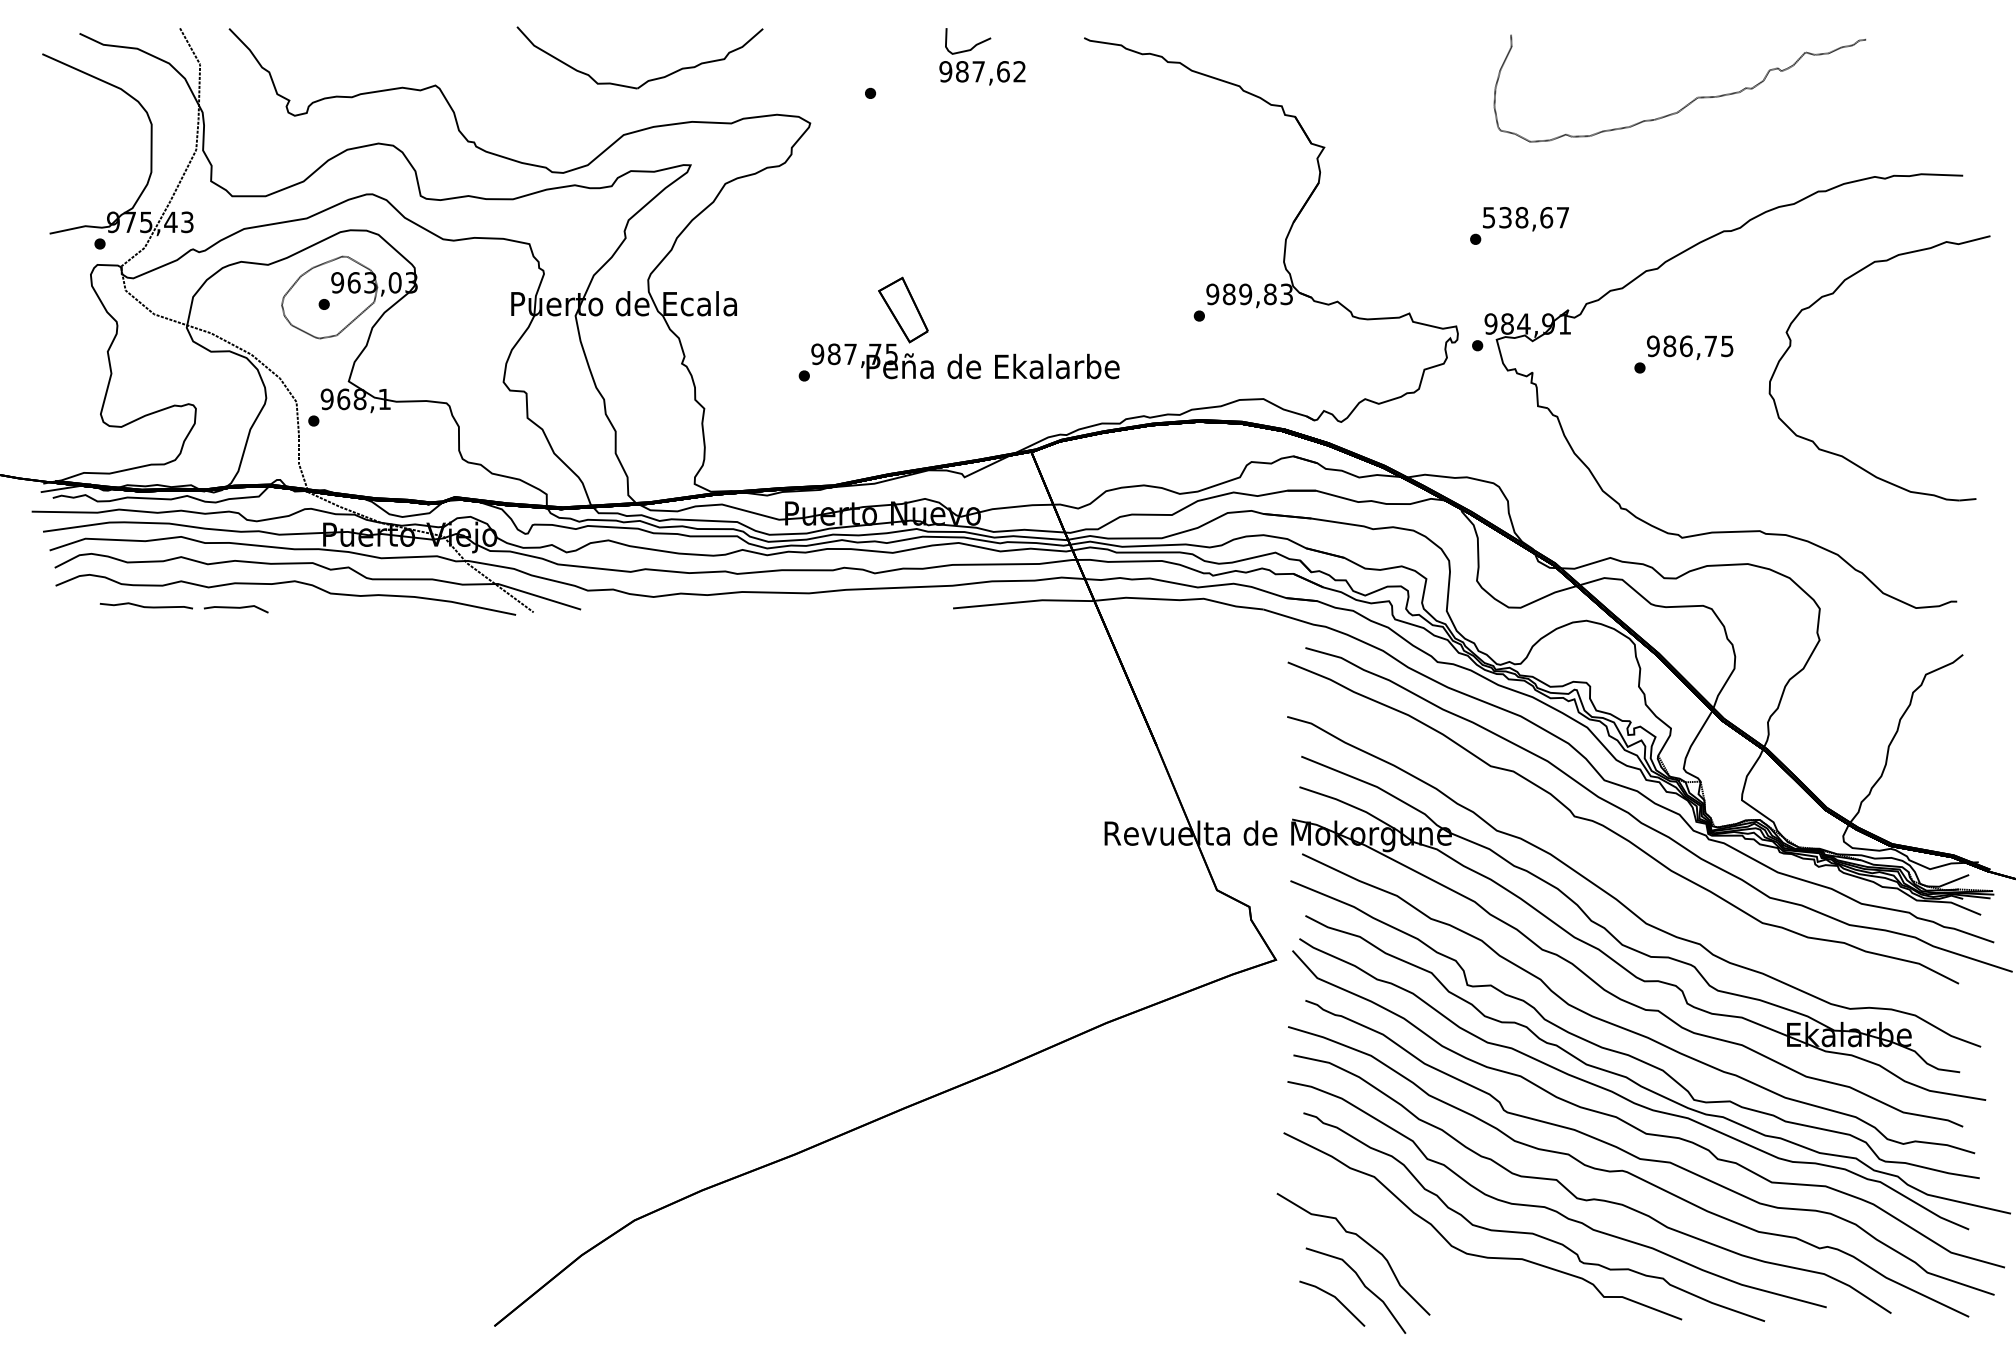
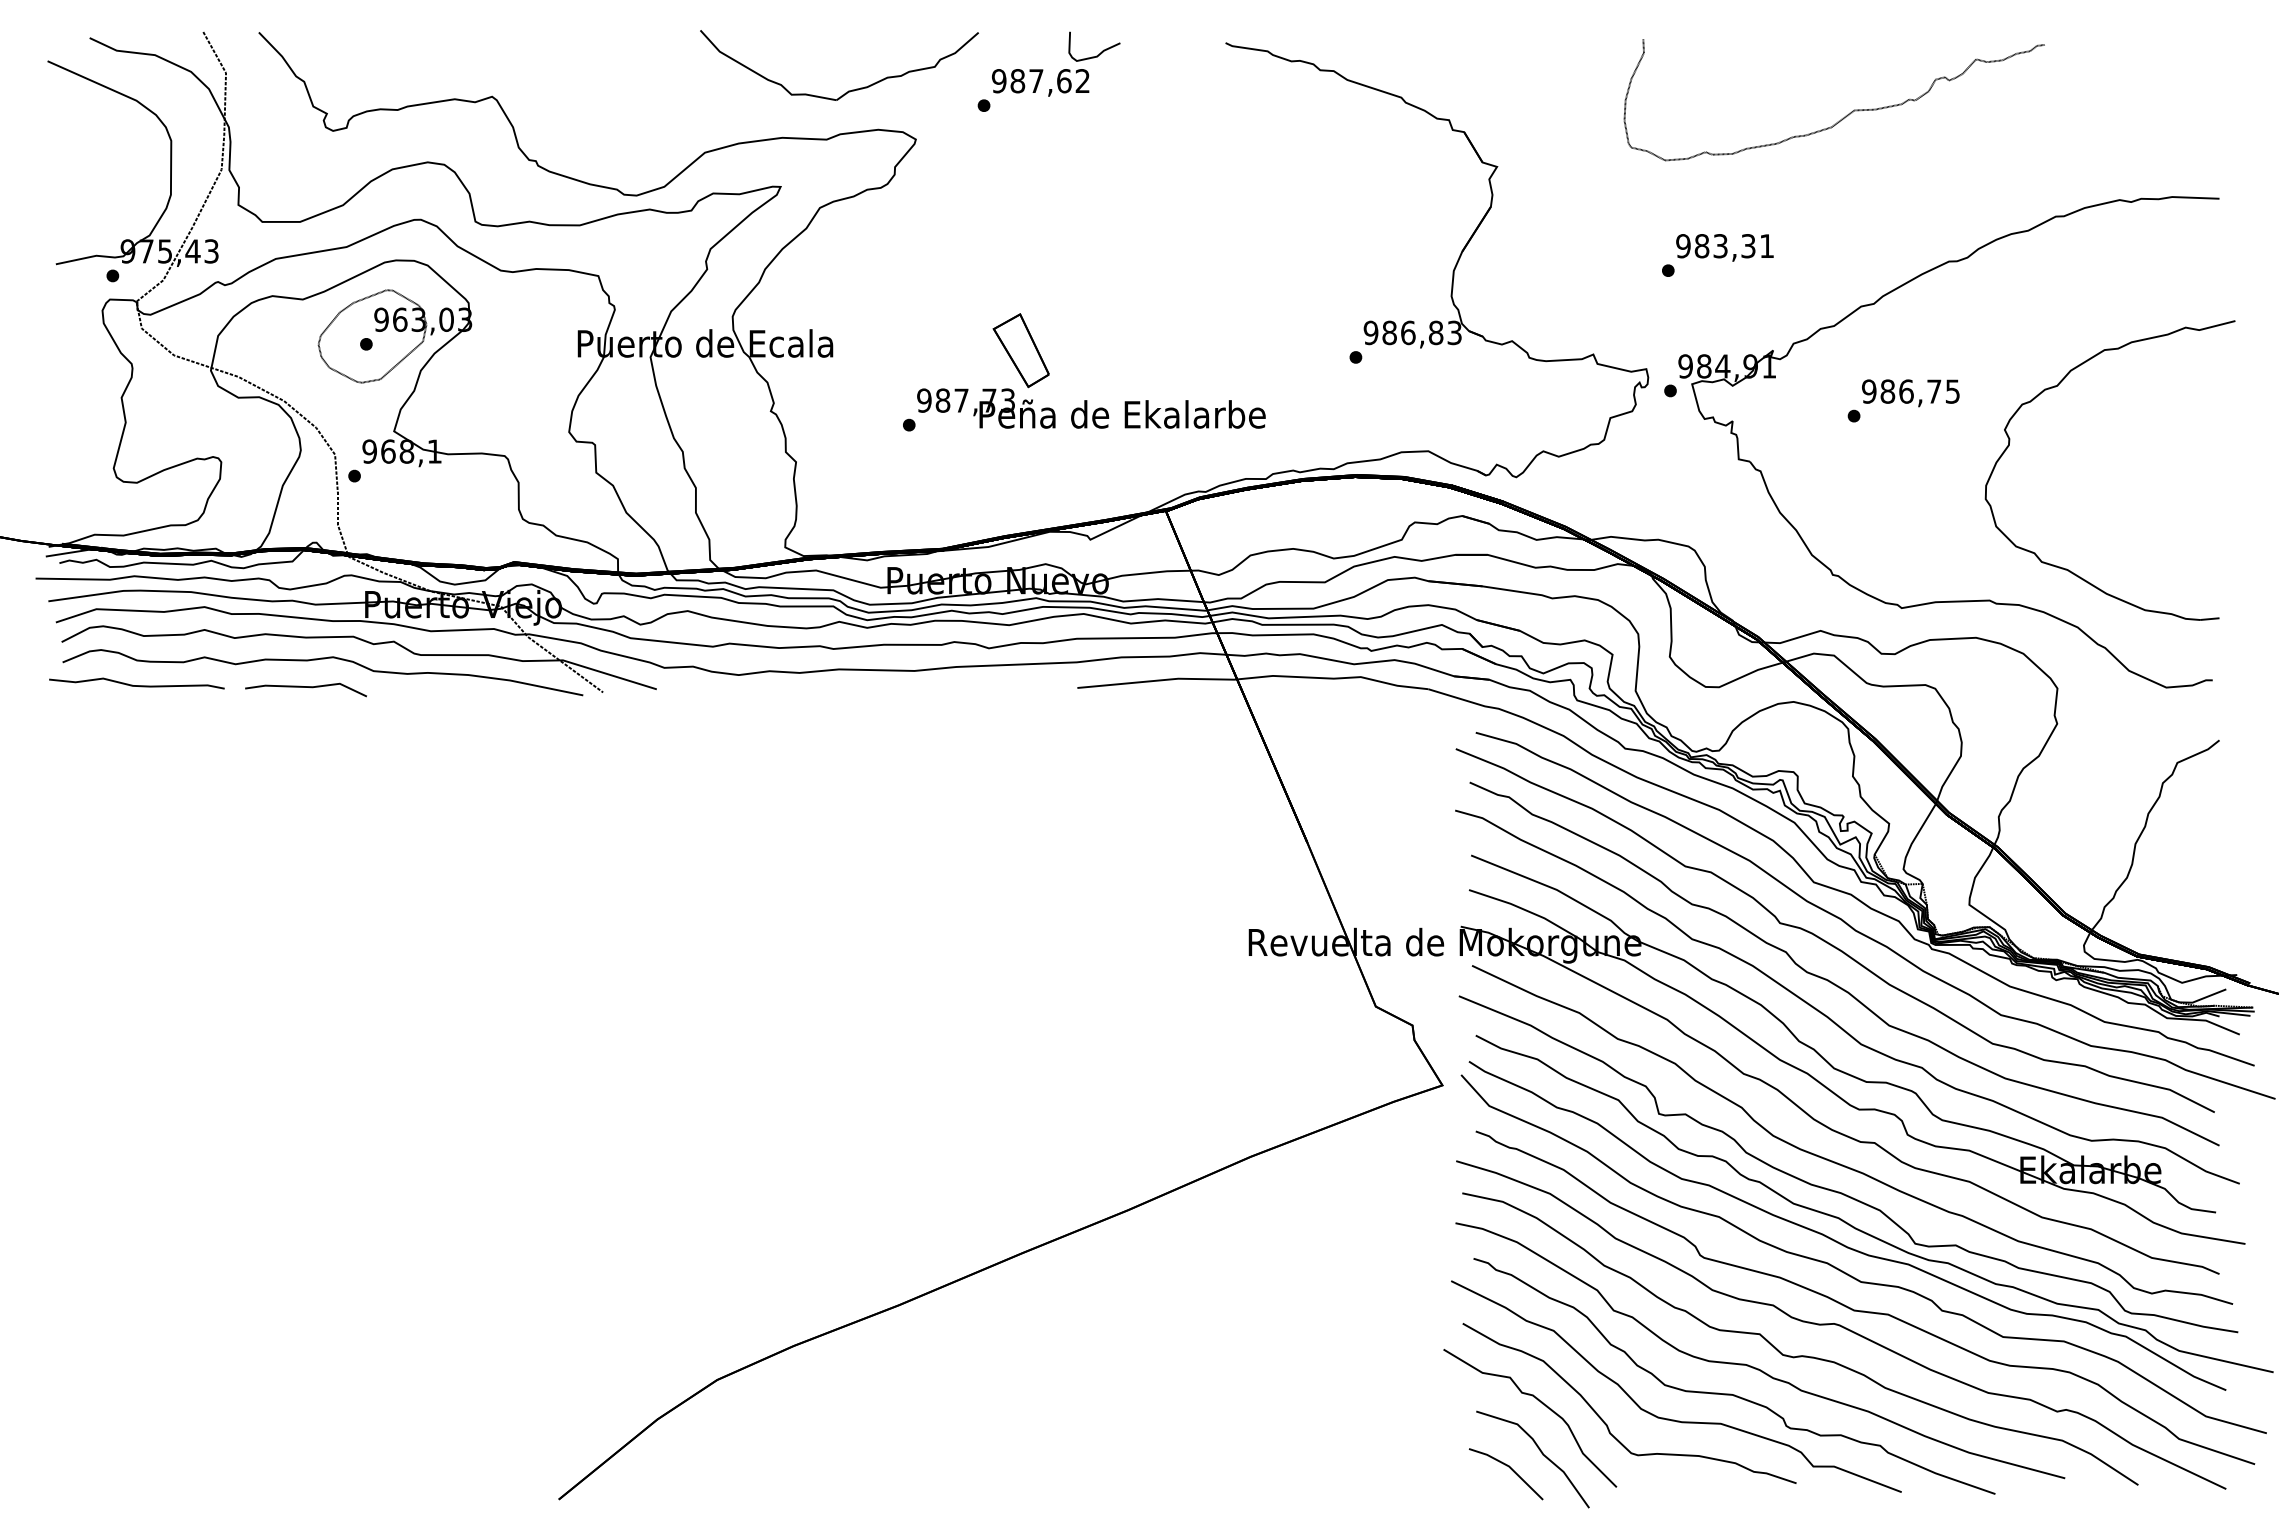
text: (982, 72) -> (1040, 82), moved
part: (648, 80) -> (848, 90), moved
curve: (1689, 102) -> (1845, 115), moved
text: (1525, 217) -> (1724, 246), 538,67 -> 983,31
text: (1245, 294) -> (1407, 332), 989,83 -> 986,83
part: (1833, 294) -> (2057, 386), moved
text: (891, 354) -> (1007, 400), 987,75 -> 987,73
part: (183, 607) -> (207, 687), size x1.67
part: (1623, 869) -> (1835, 983), added
part: (1421, 1259) -> (1607, 1424), added

